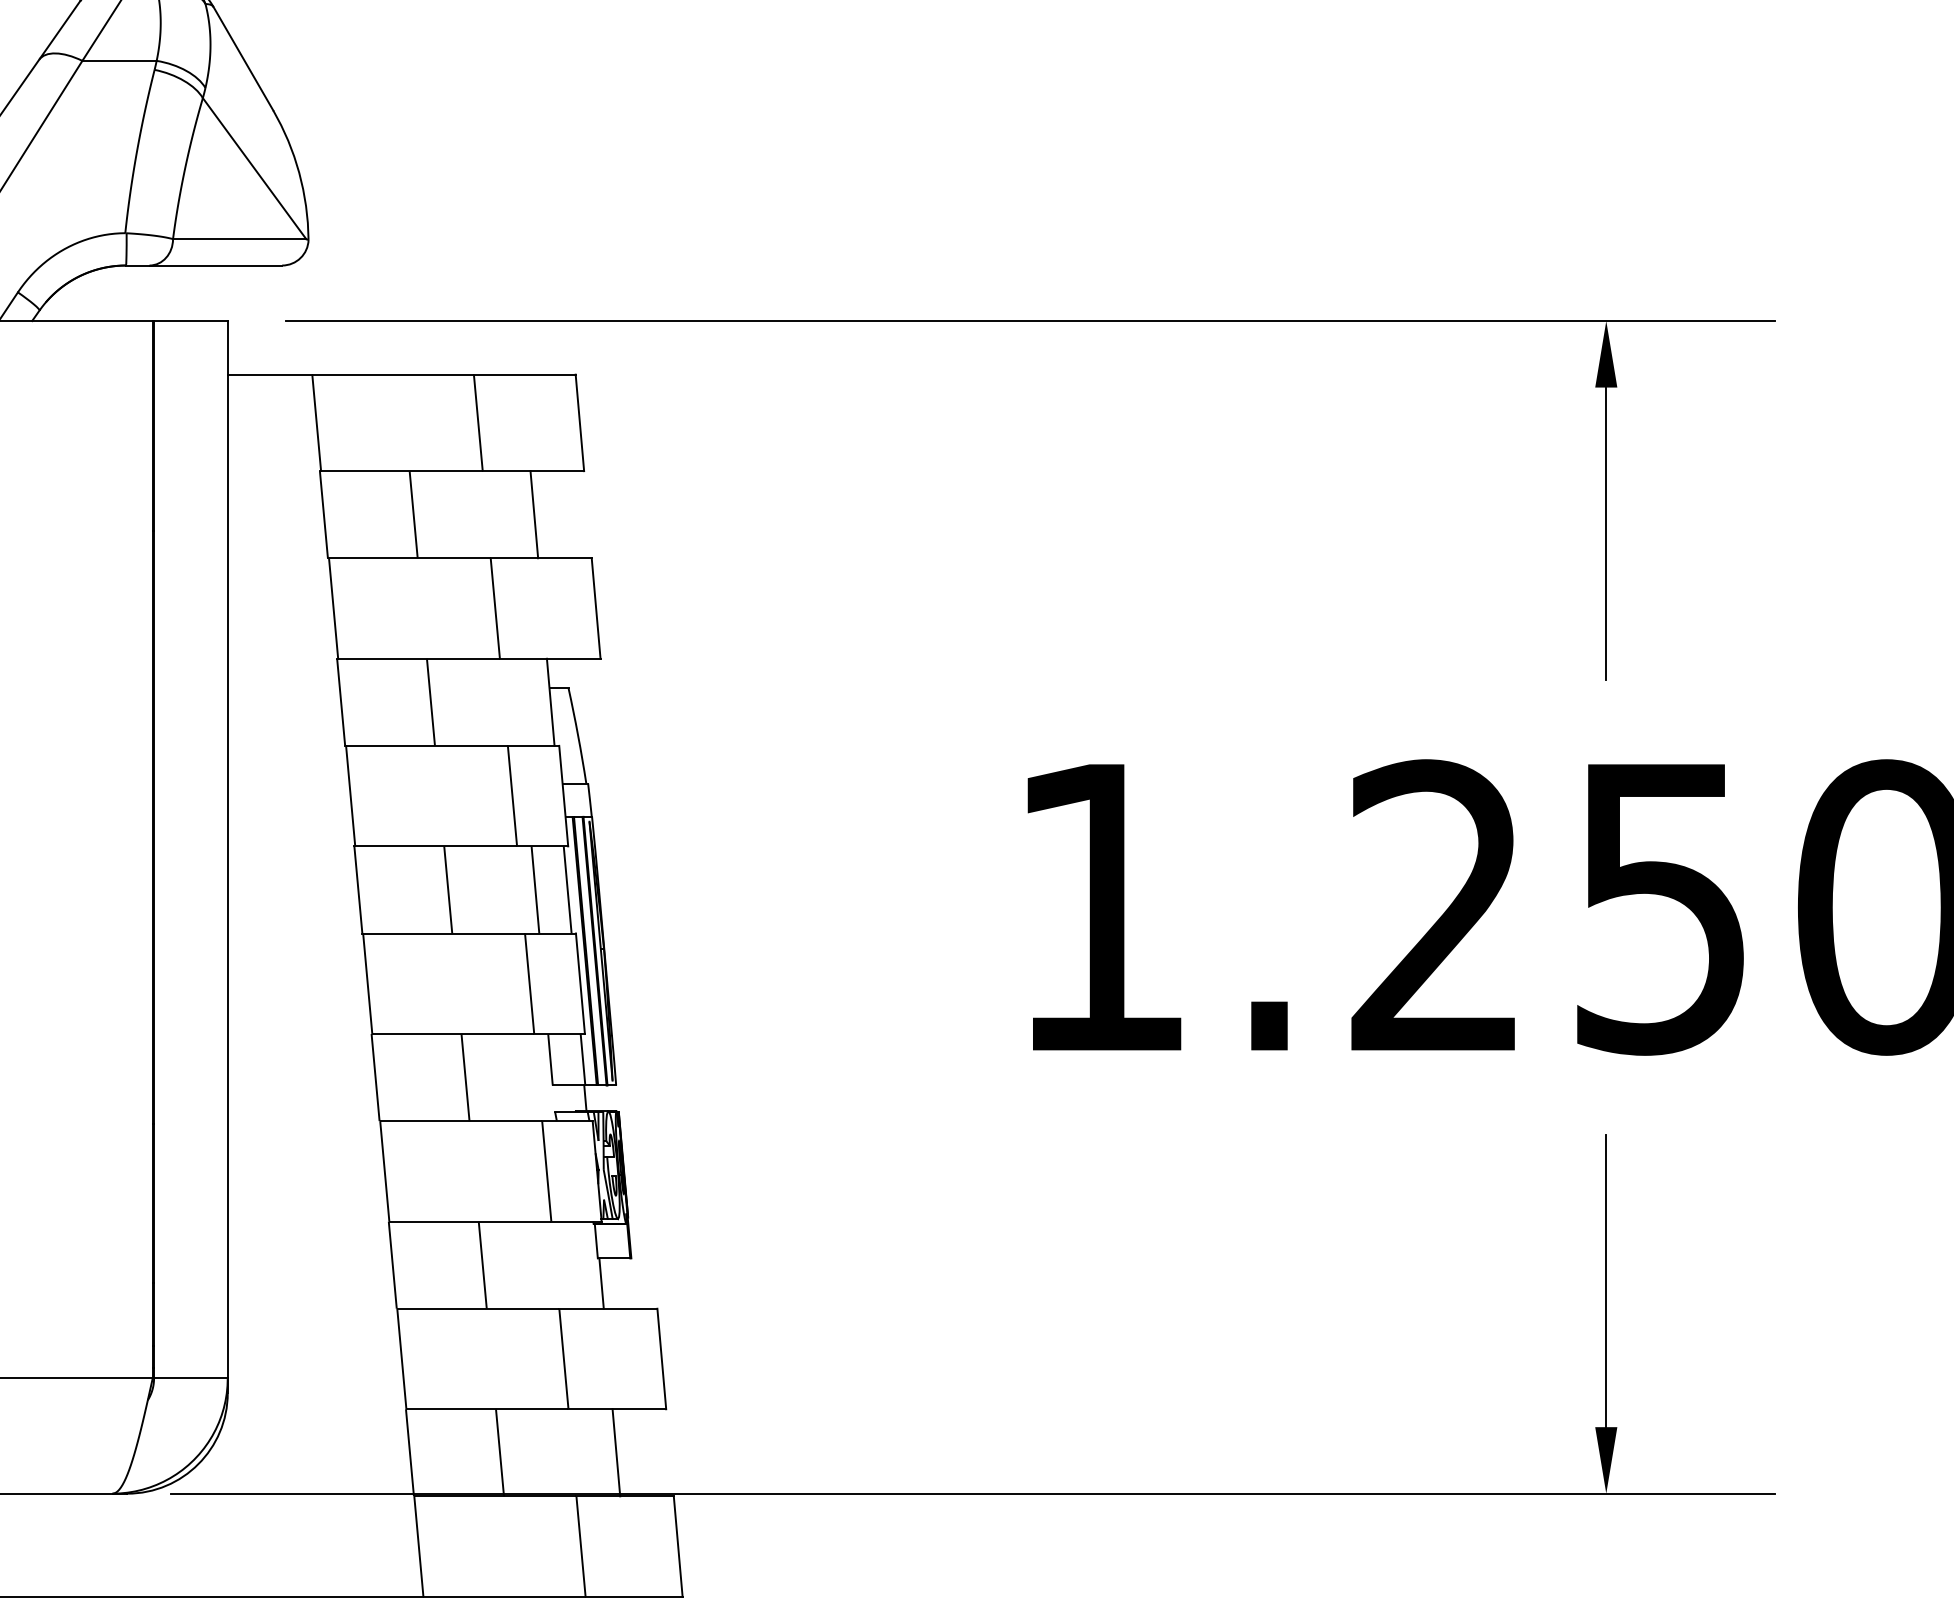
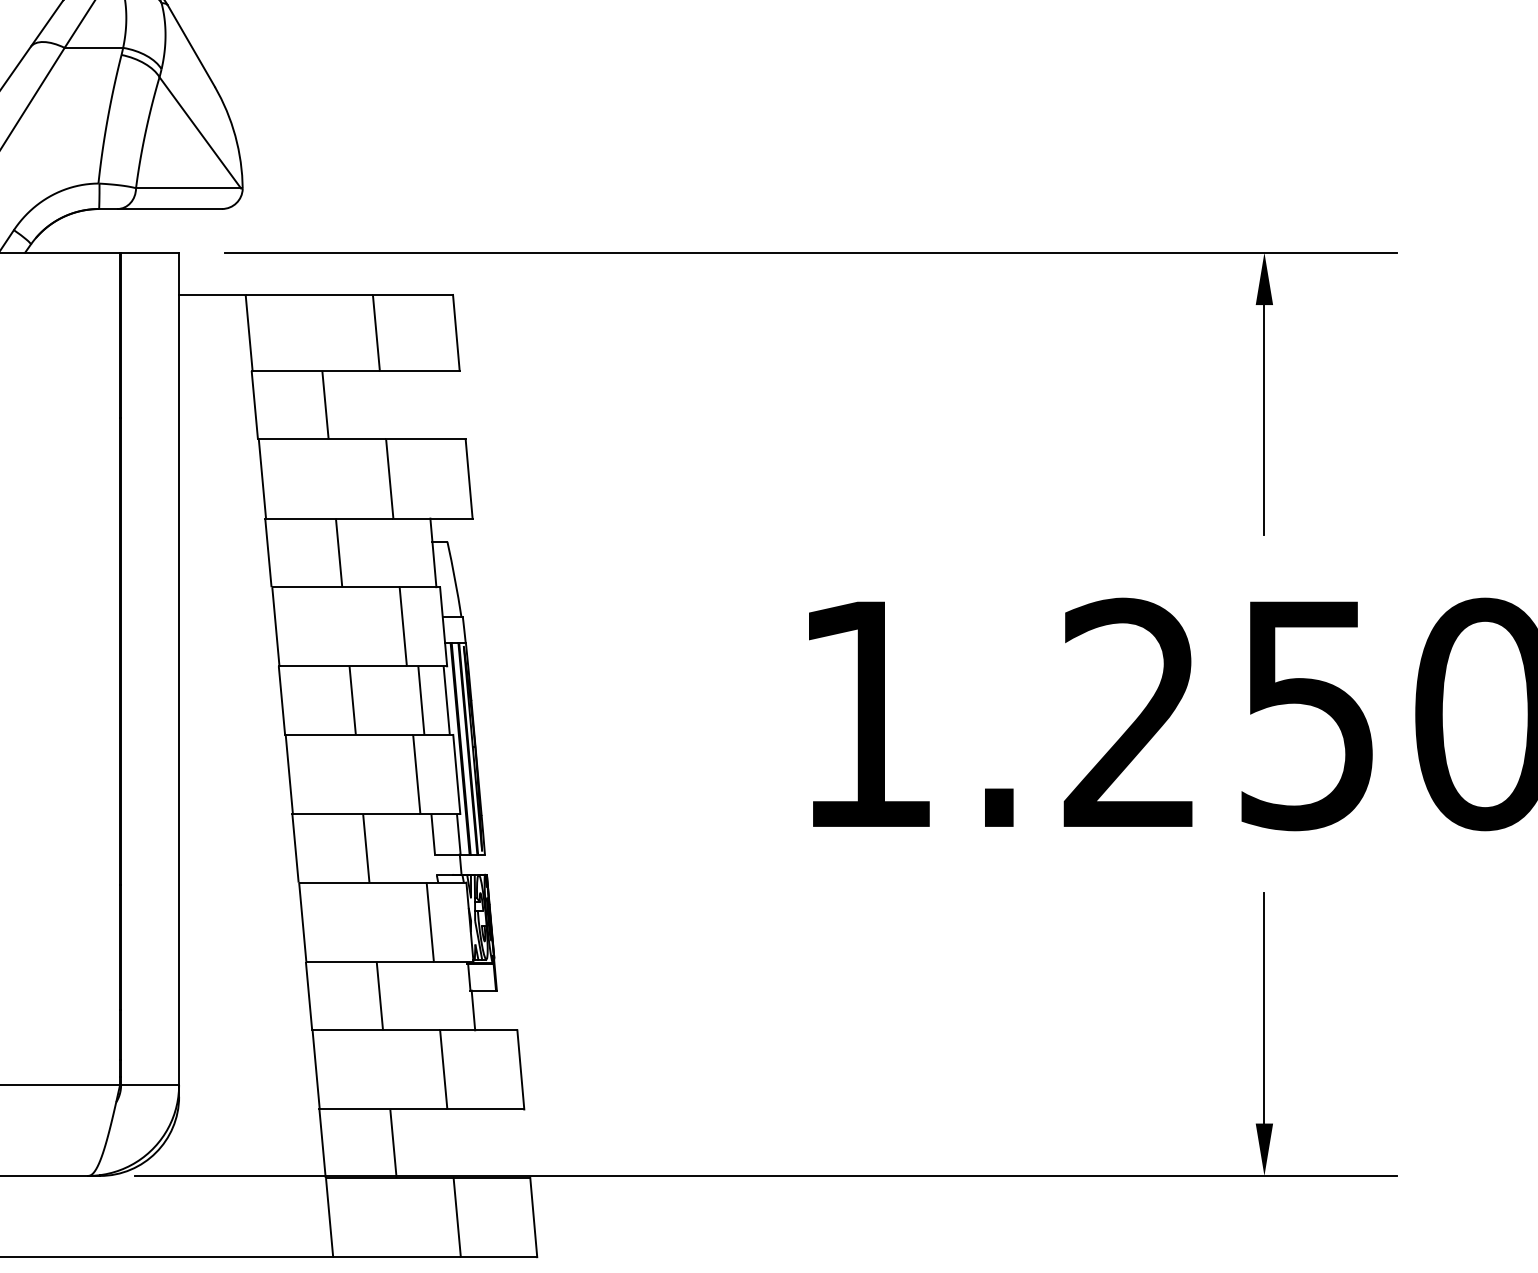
line: (534, 514) -> (420, 405), removed
line: (616, 1452) -> (485, 1143), removed

